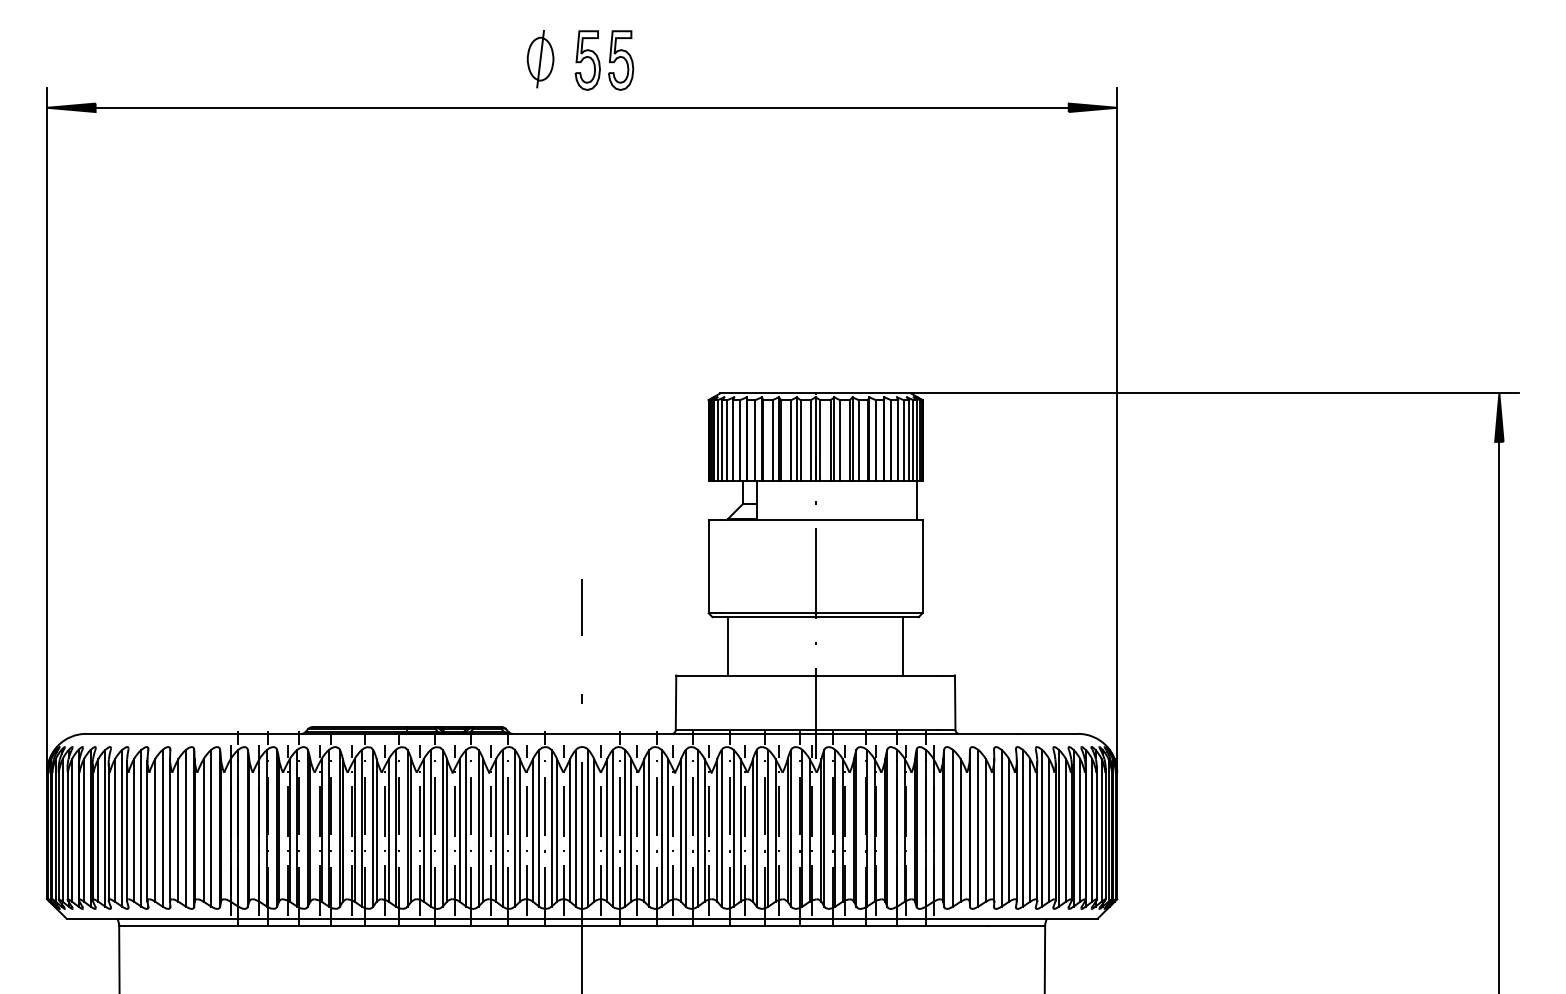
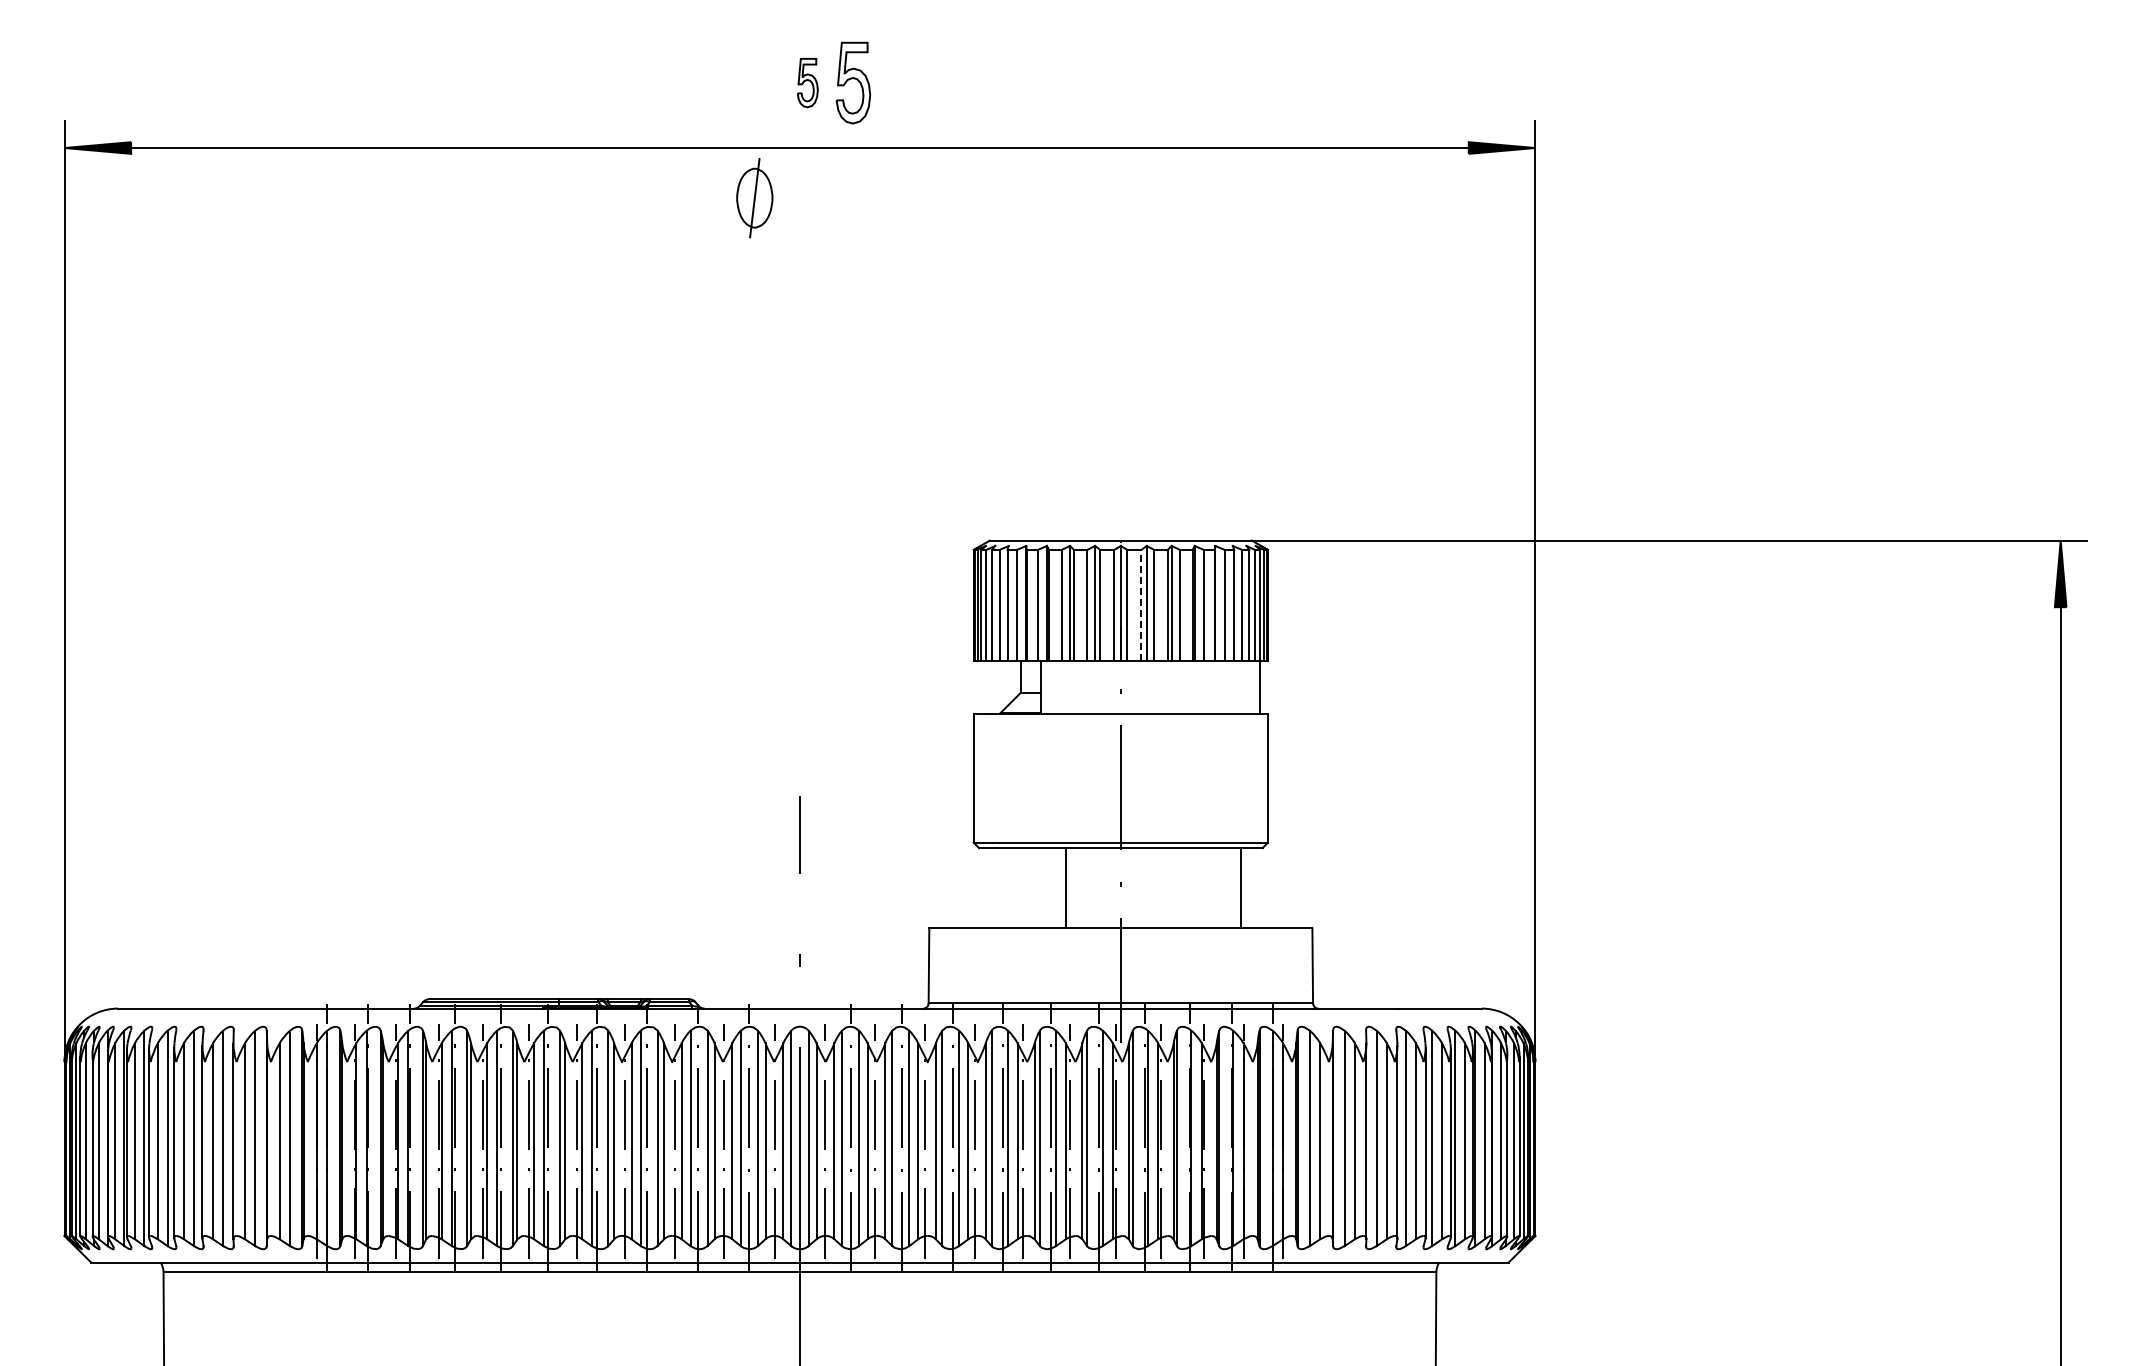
part: (540, 59) -> (754, 198), moved
part: (587, 60) -> (807, 82), size x0.6
line: (830, 440) -> (1141, 605), solid -> dashed
line: (728, 646) -> (1065, 888), moved

